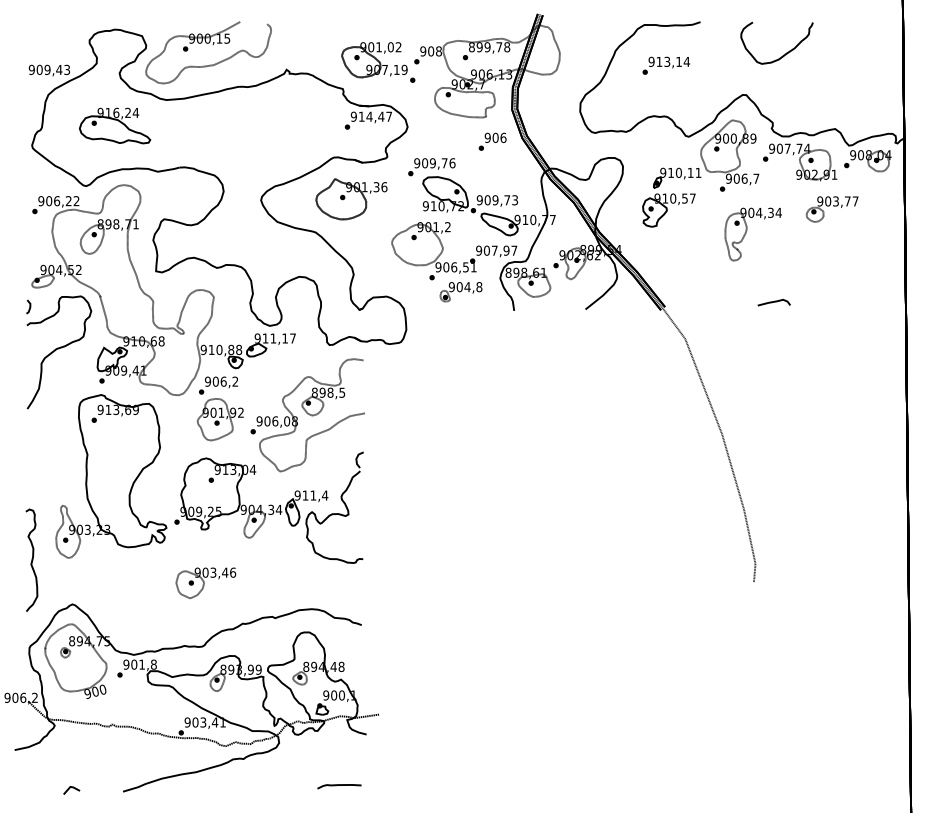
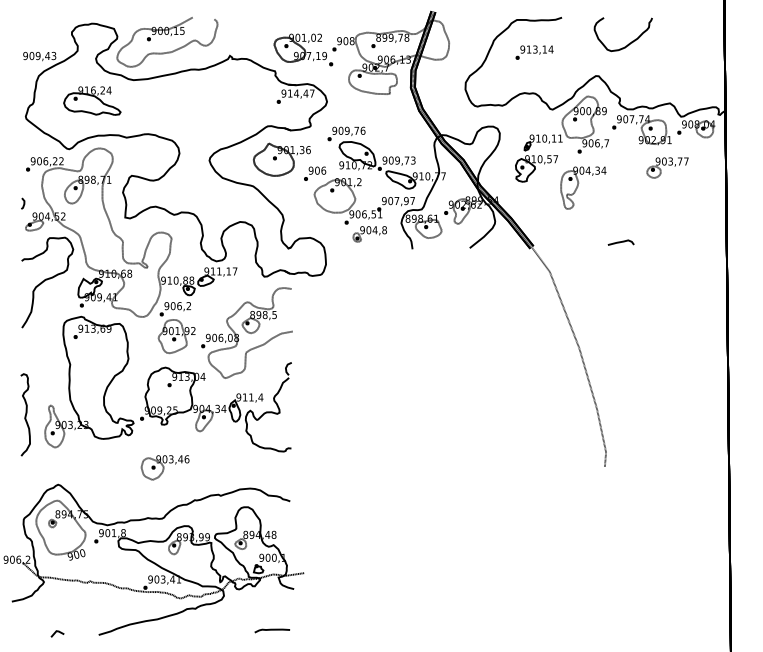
text: (492, 141) -> (314, 173), moved
part: (746, 233) -> (578, 187), moved
line: (29, 306) -> (23, 203), moved
curve: (31, 559) -> (25, 414), moved

